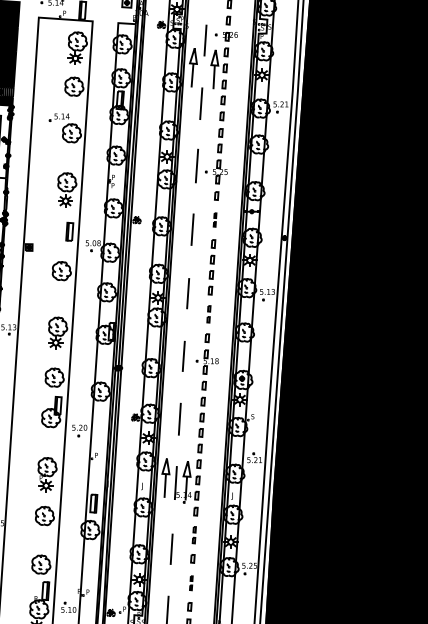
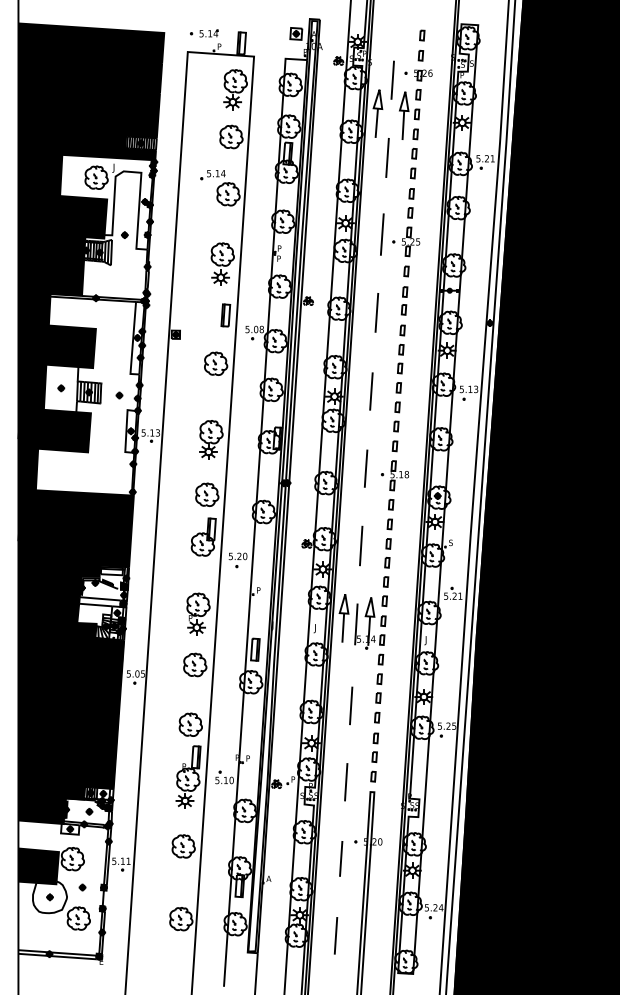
part: (215, 219) -> (404, 300), size x1.67
part: (208, 313) -> (396, 416), size x1.43
part: (193, 535) -> (378, 688), size x1.43
part: (191, 583) -> (375, 747), size x1.67

